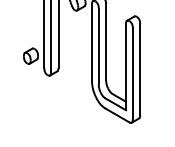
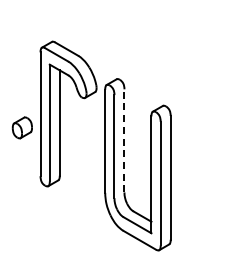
line: (106, 41) -> (124, 140), solid -> dashed
part: (30, 55) -> (21, 127), moved

